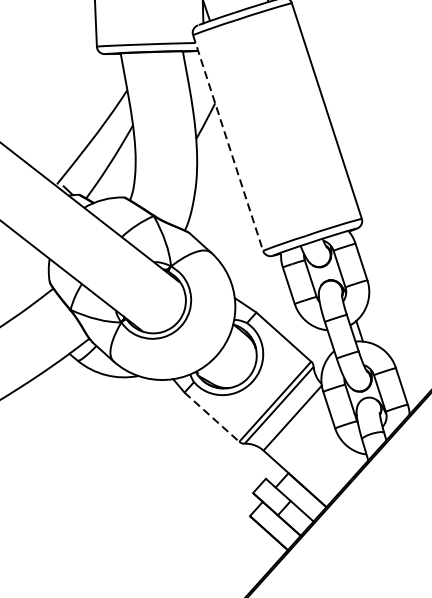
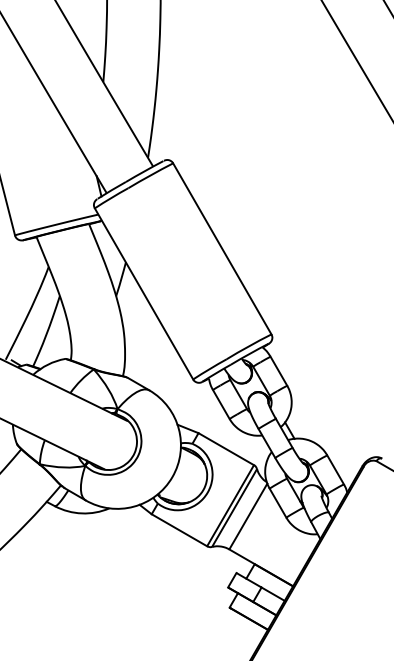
line: (228, 142) -> (144, 293), dashed -> solid
line: (211, 417) -> (179, 530), dashed -> solid

